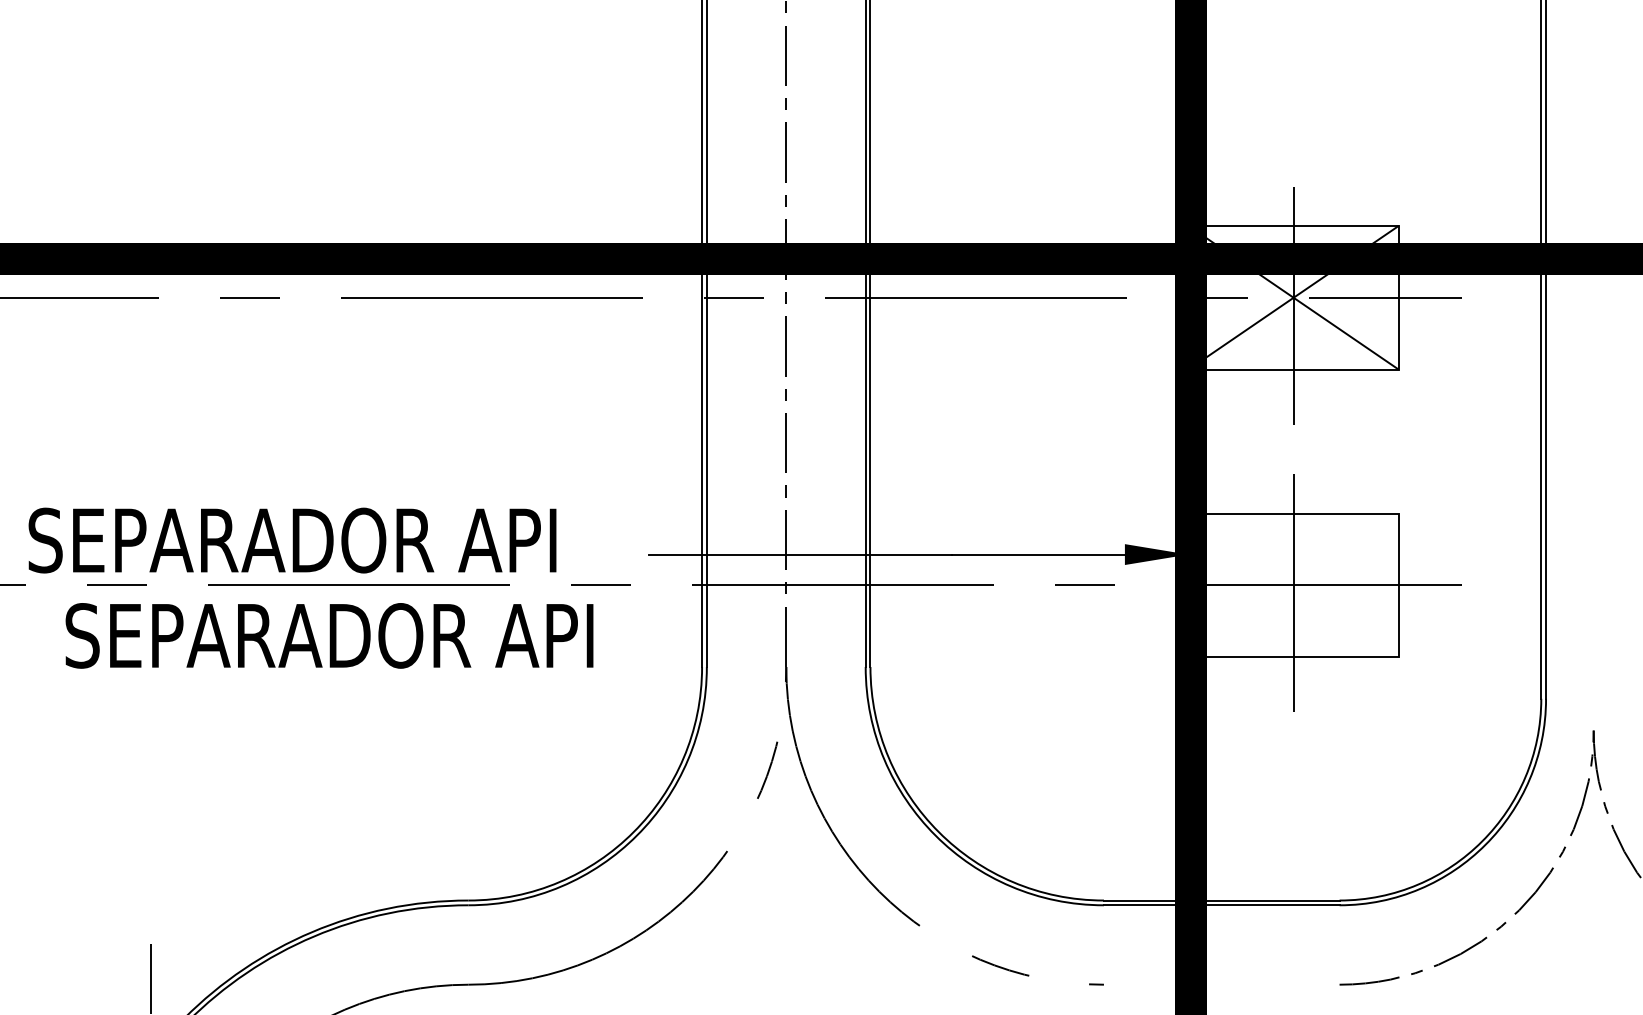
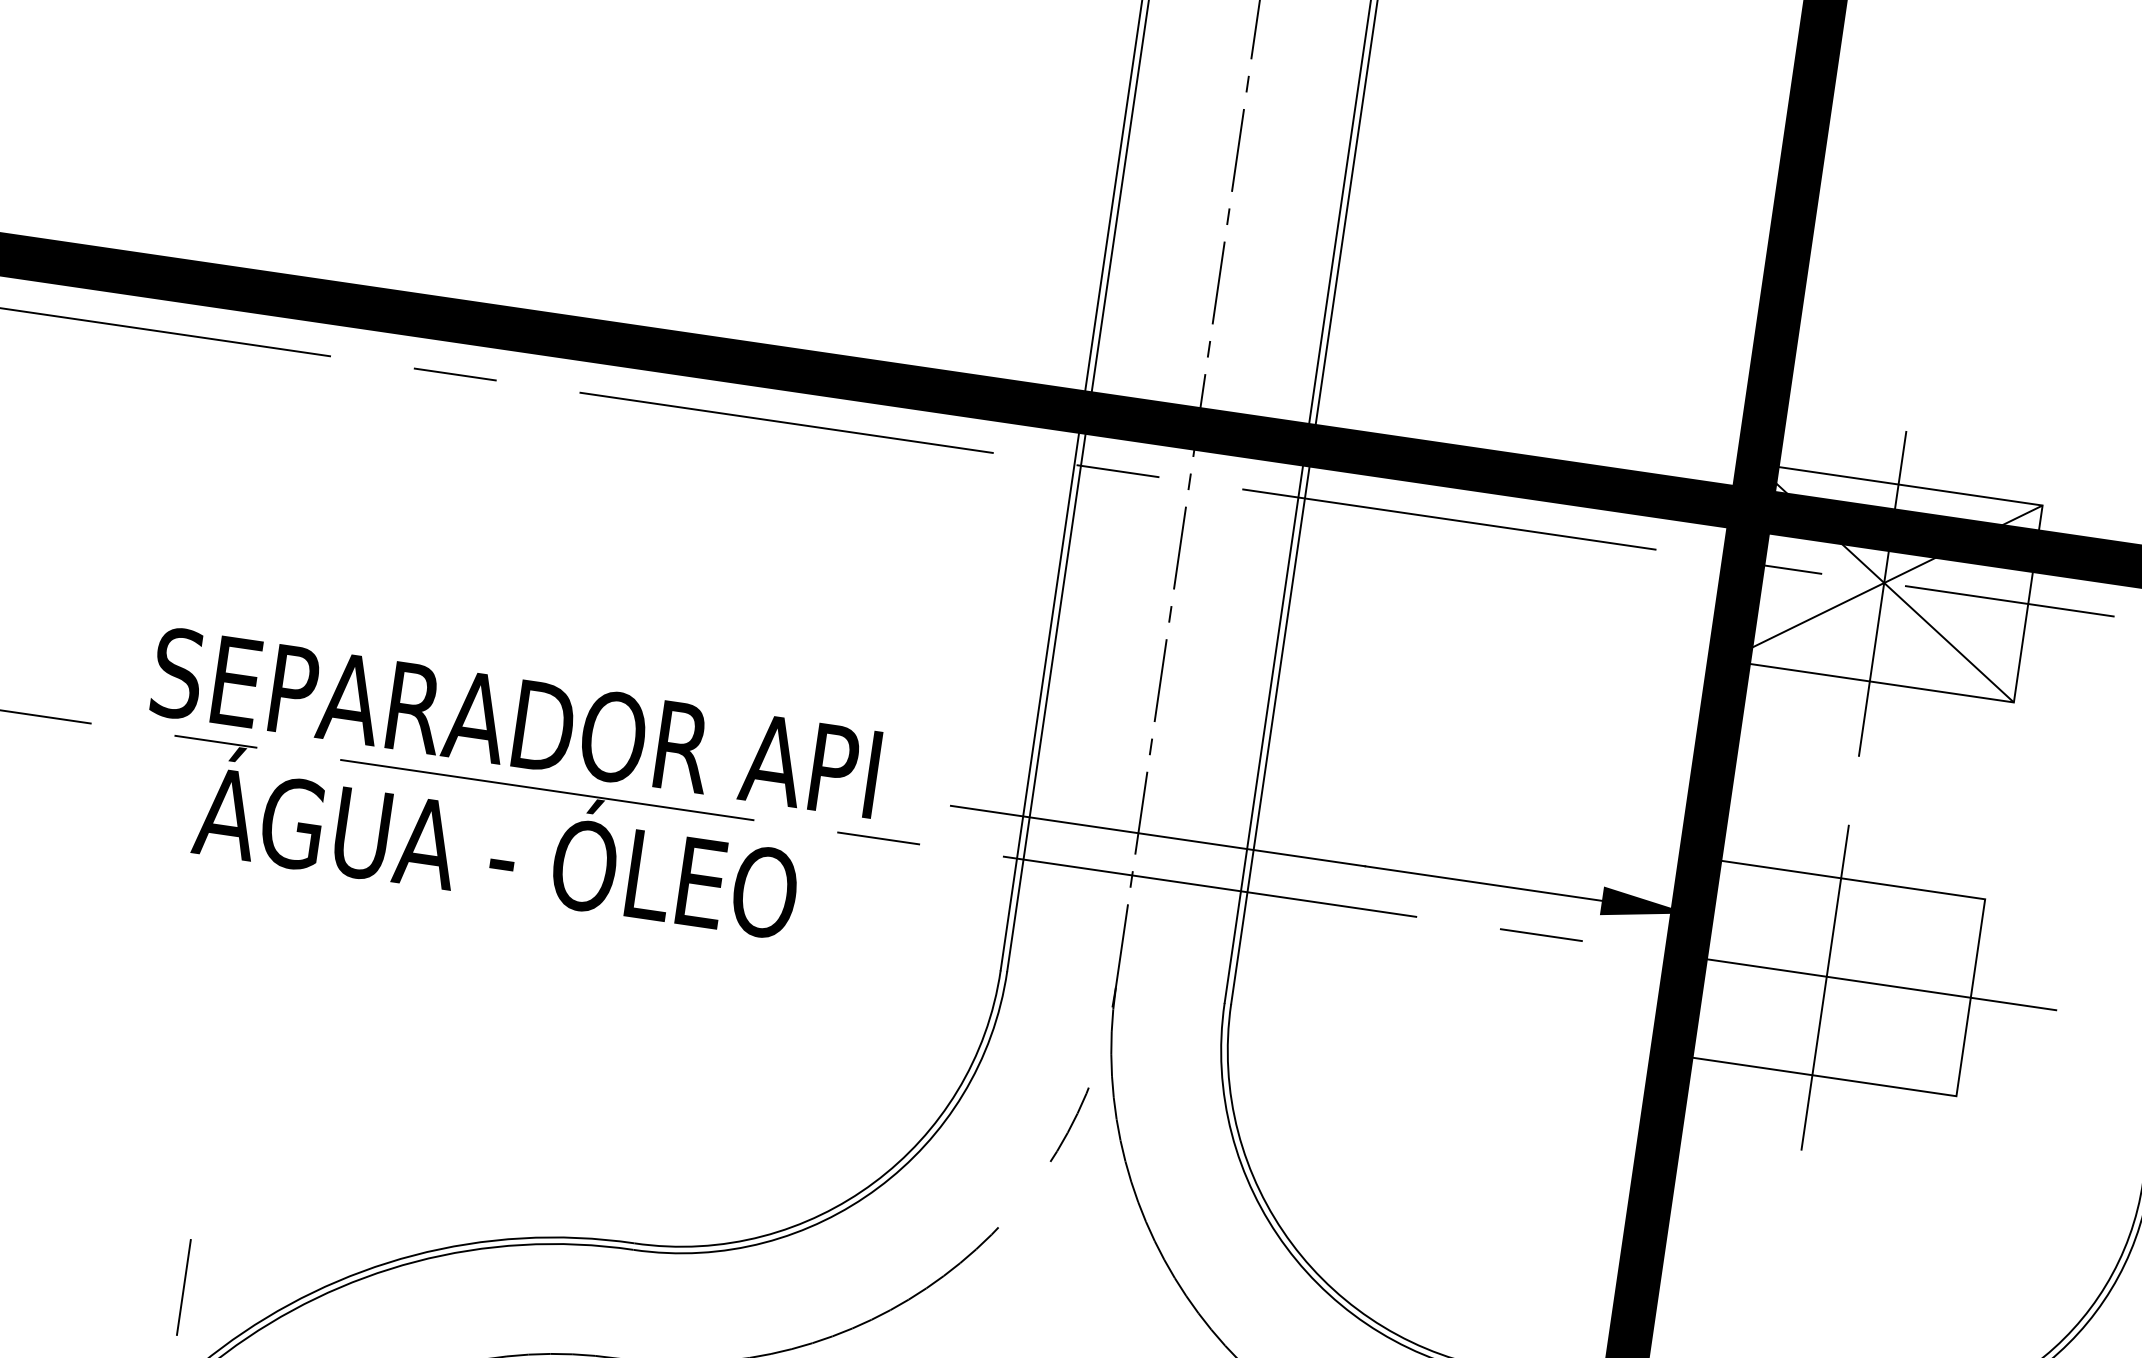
text: (292, 540) -> (515, 722), moved
text: (329, 627) -> (498, 841), SEPARADOR API -> ÁGUA - ÓLEO

